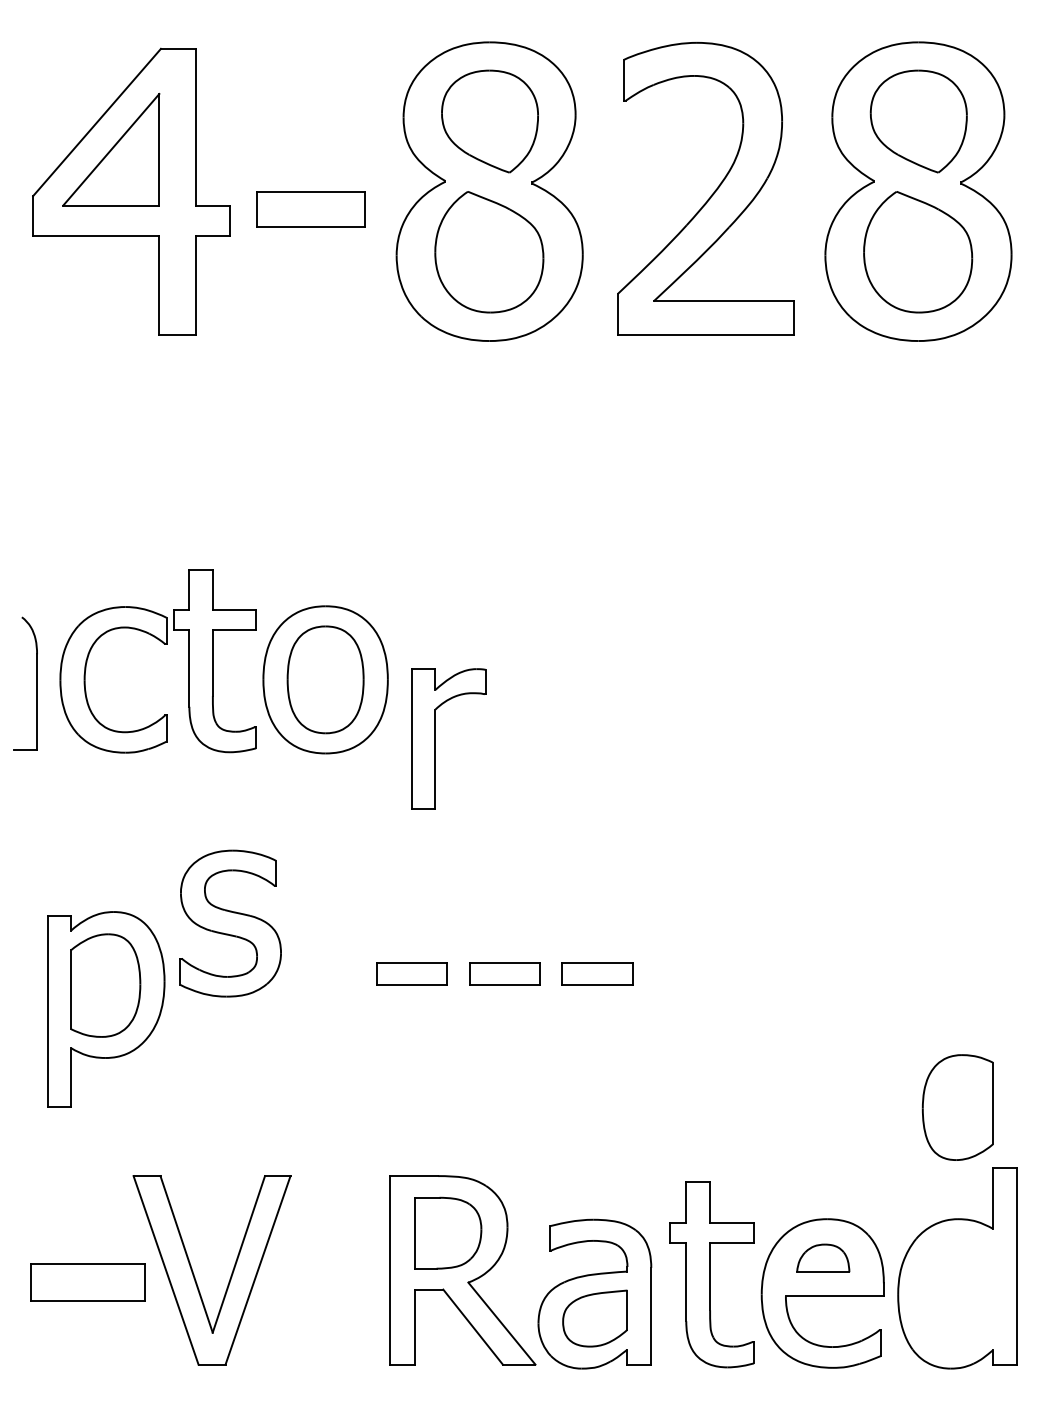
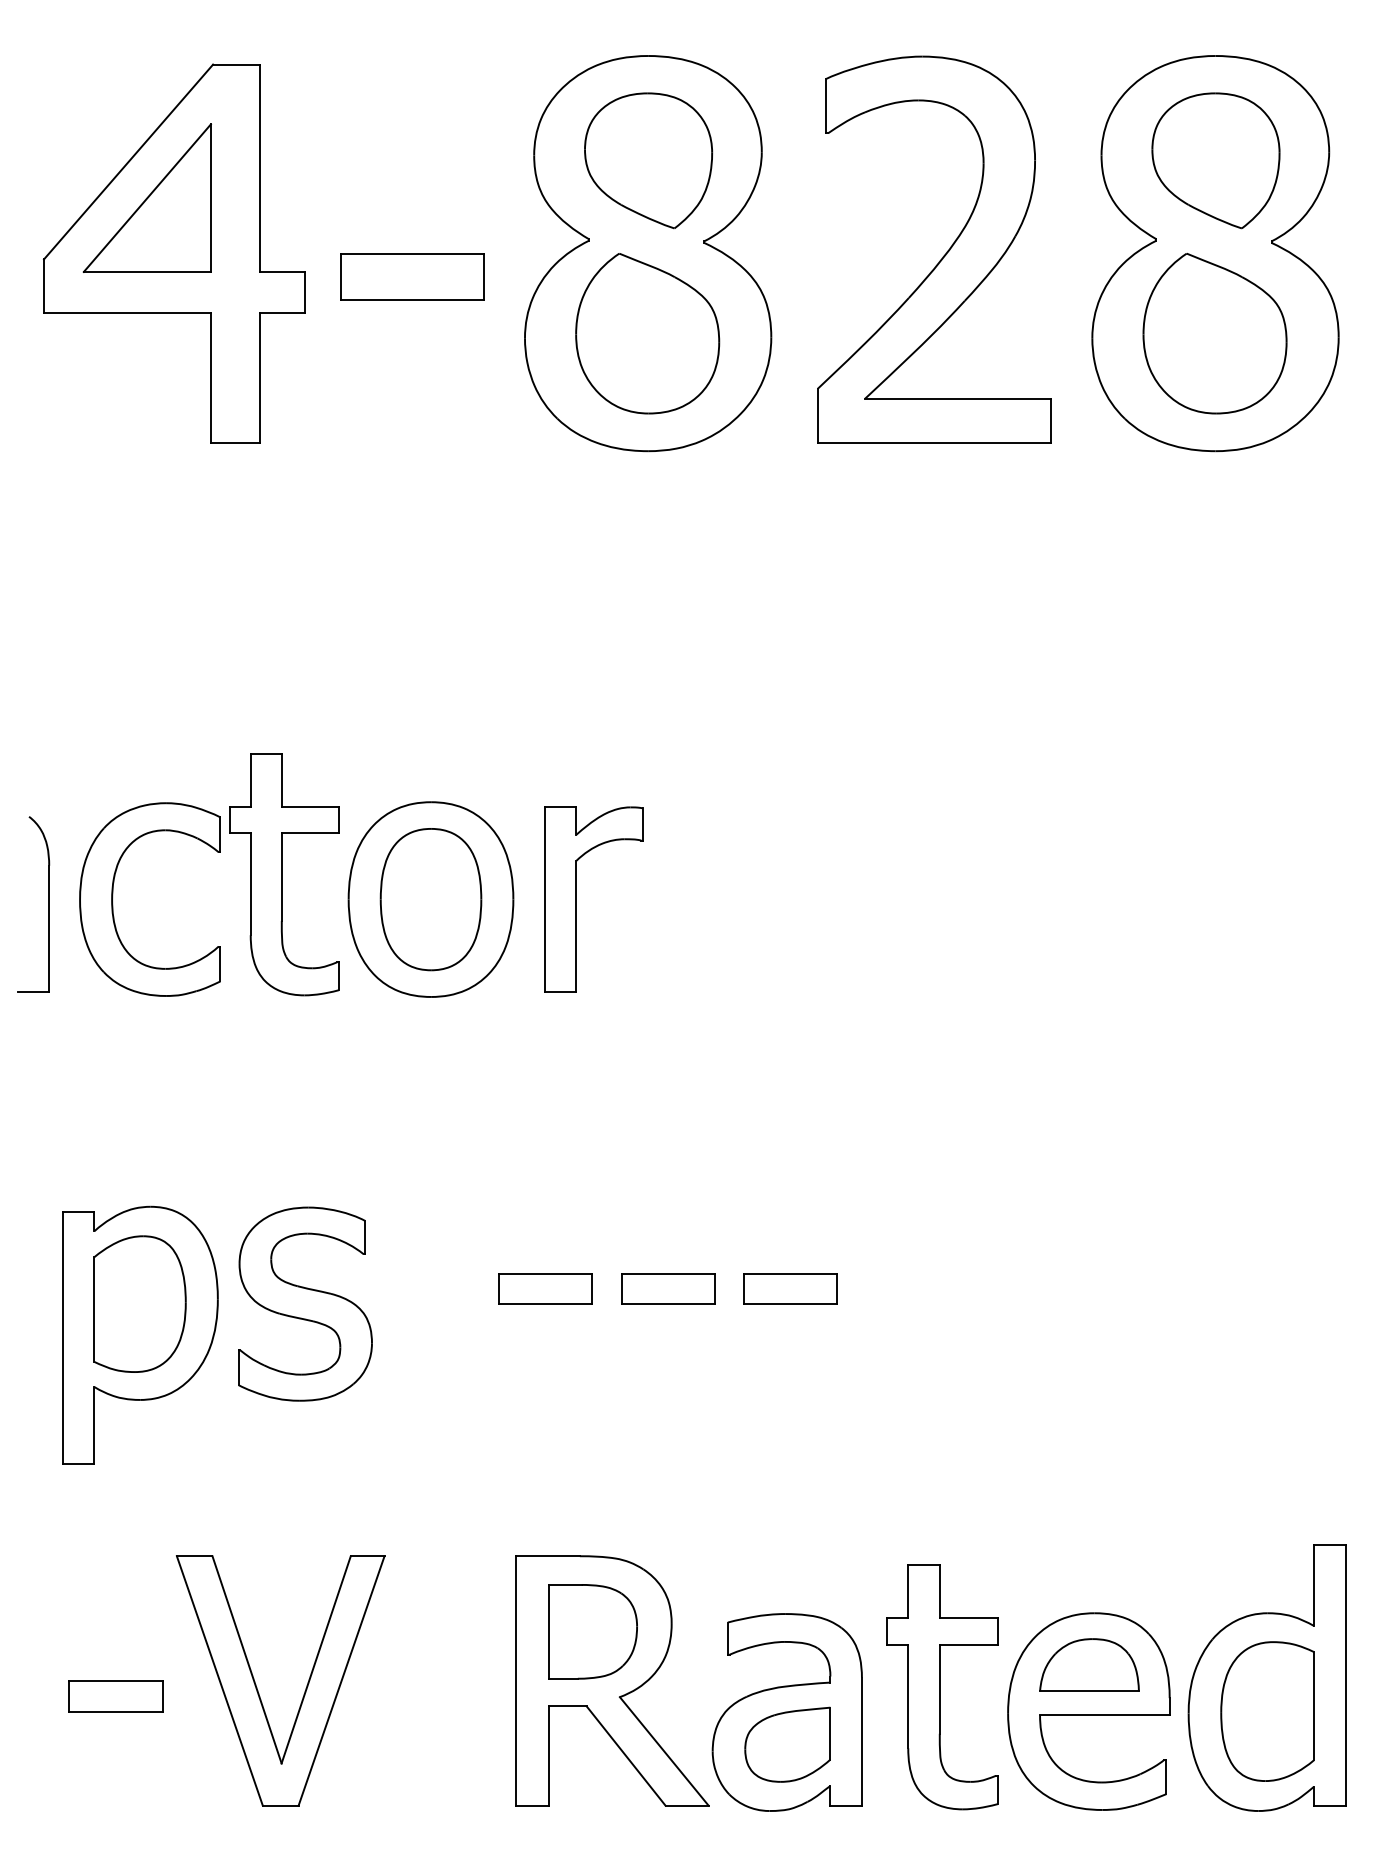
part: (435, 738) -> (576, 899), moved
part: (230, 923) -> (305, 1303), moved
part: (957, 1107) -> (1267, 1711), moved
part: (823, 1257) -> (1089, 1664), size x1.43
part: (87, 1282) -> (115, 1696), size x0.62

